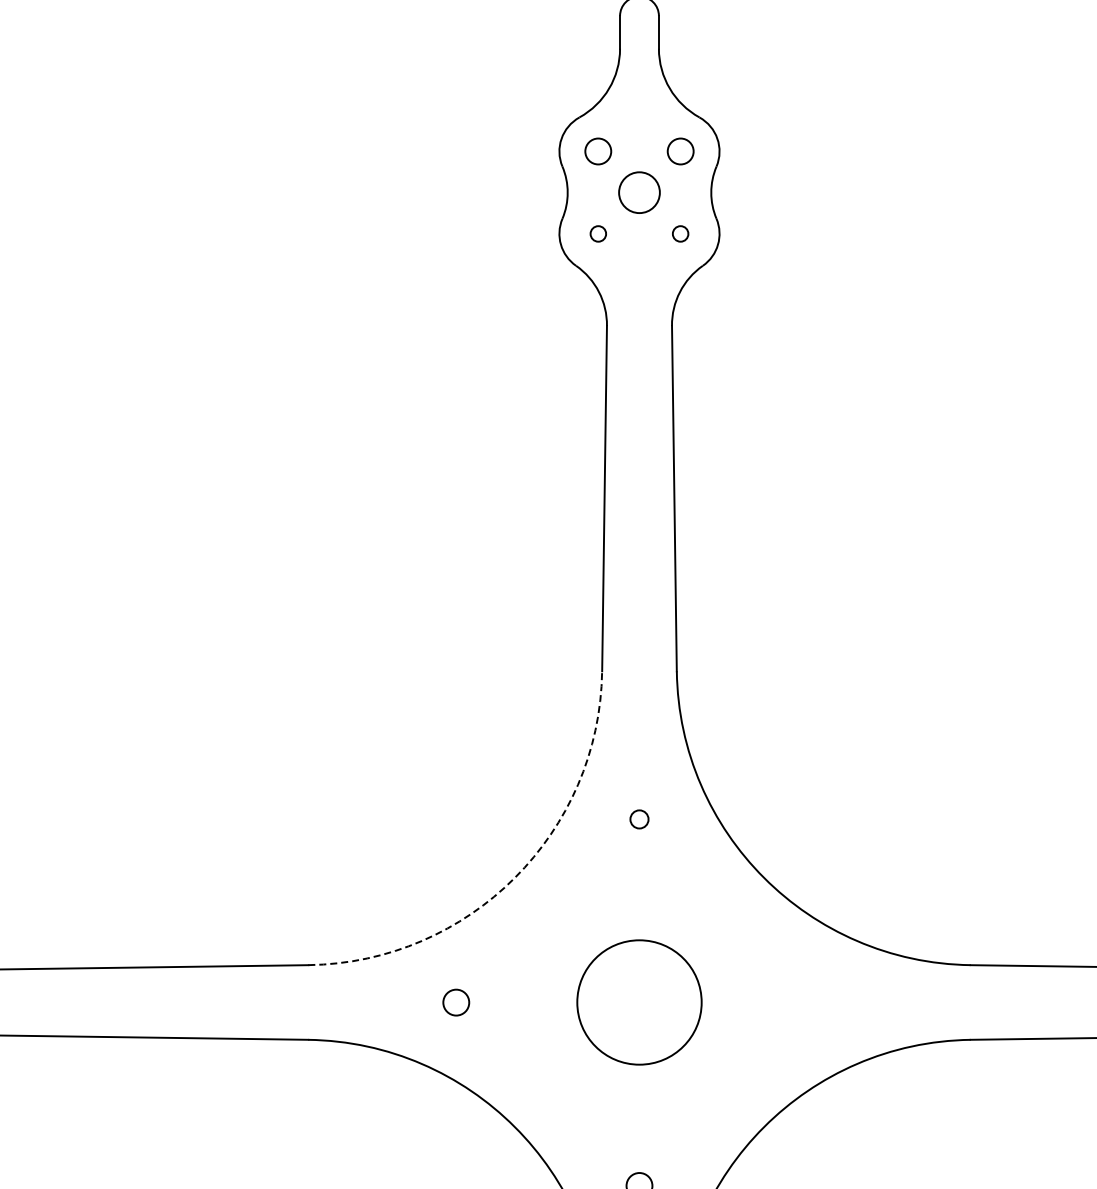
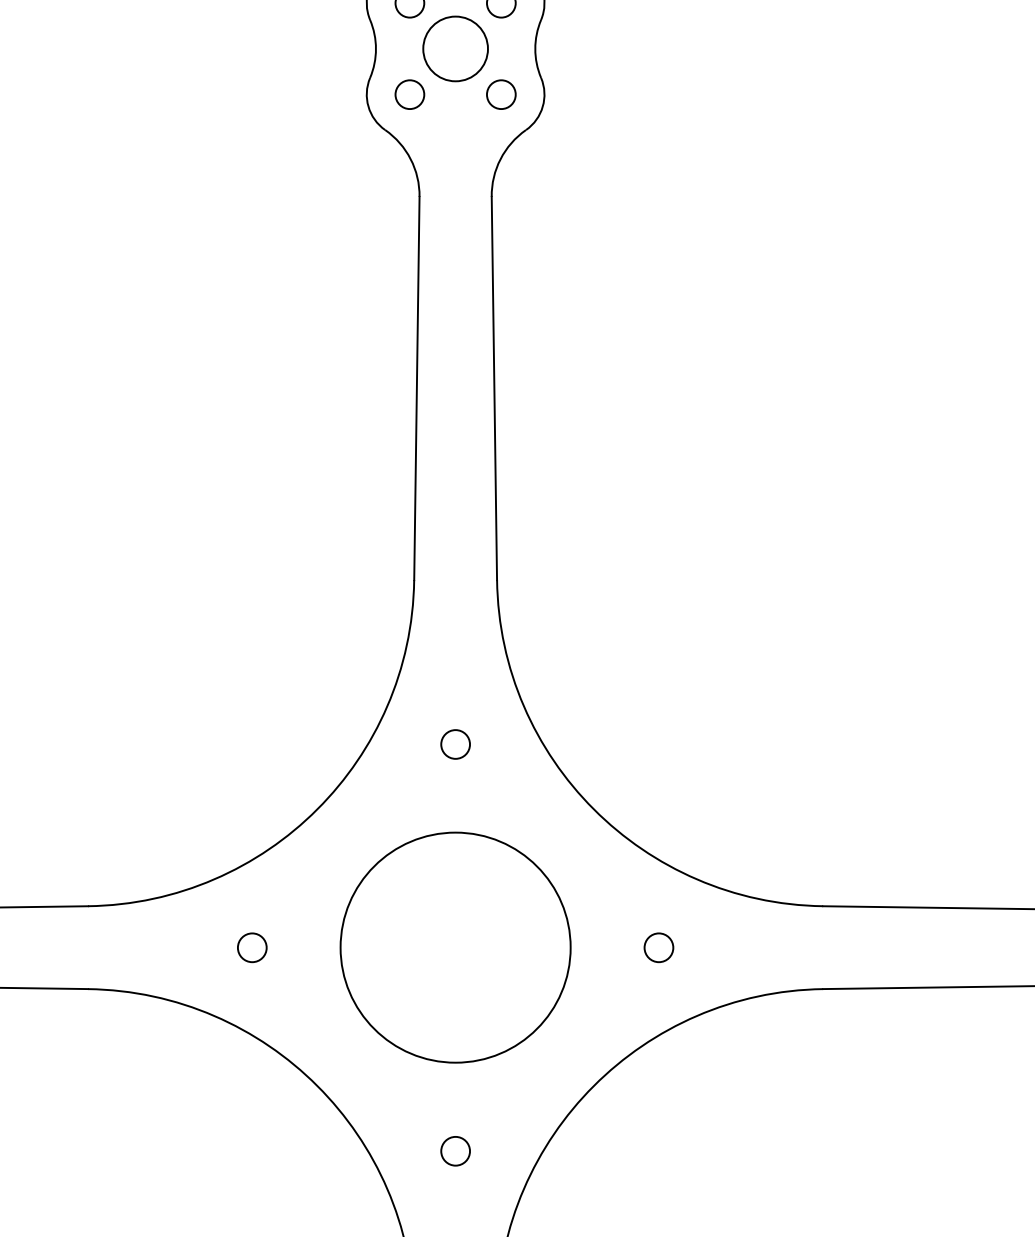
circle: (639, 192) -> (455, 48), size x1.43
circle: (598, 233) -> (410, 94), size x1.67
circle: (680, 233) -> (501, 94), size x1.67
circle: (639, 819) -> (455, 744), size x1.43
arc: (514, 877) -> (316, 808), dashed -> solid
circle: (639, 1002) -> (455, 947), size x1.67
circle: (822, 1002) -> (658, 947), added

